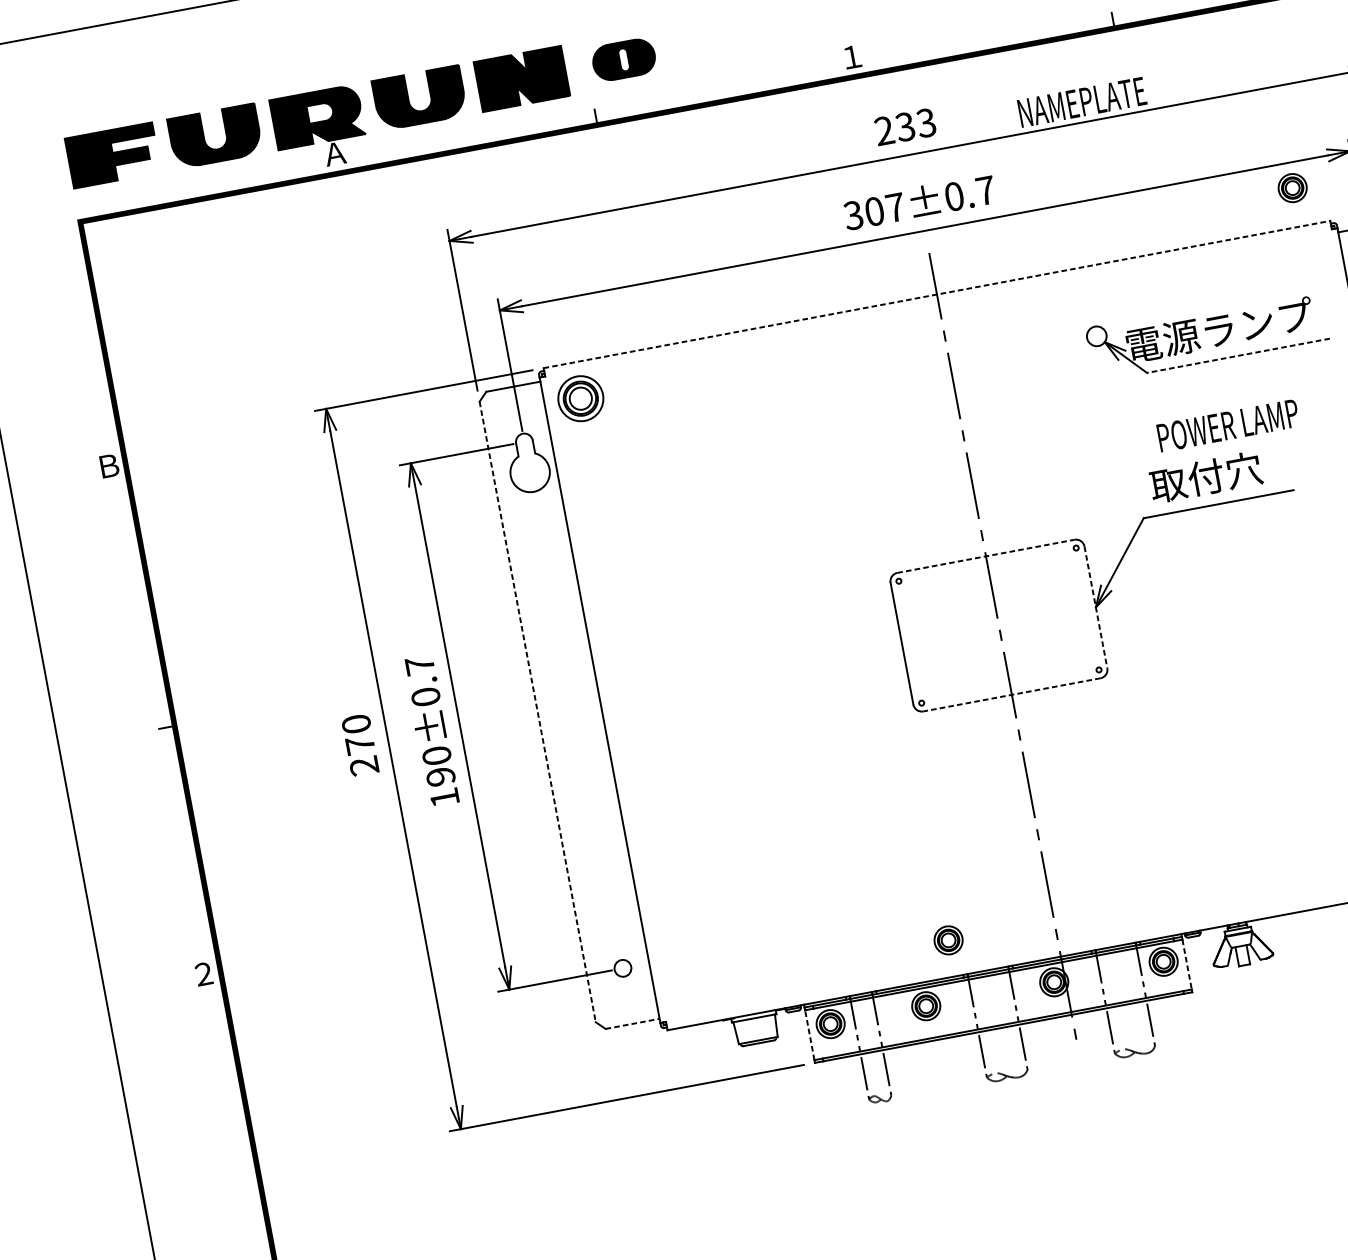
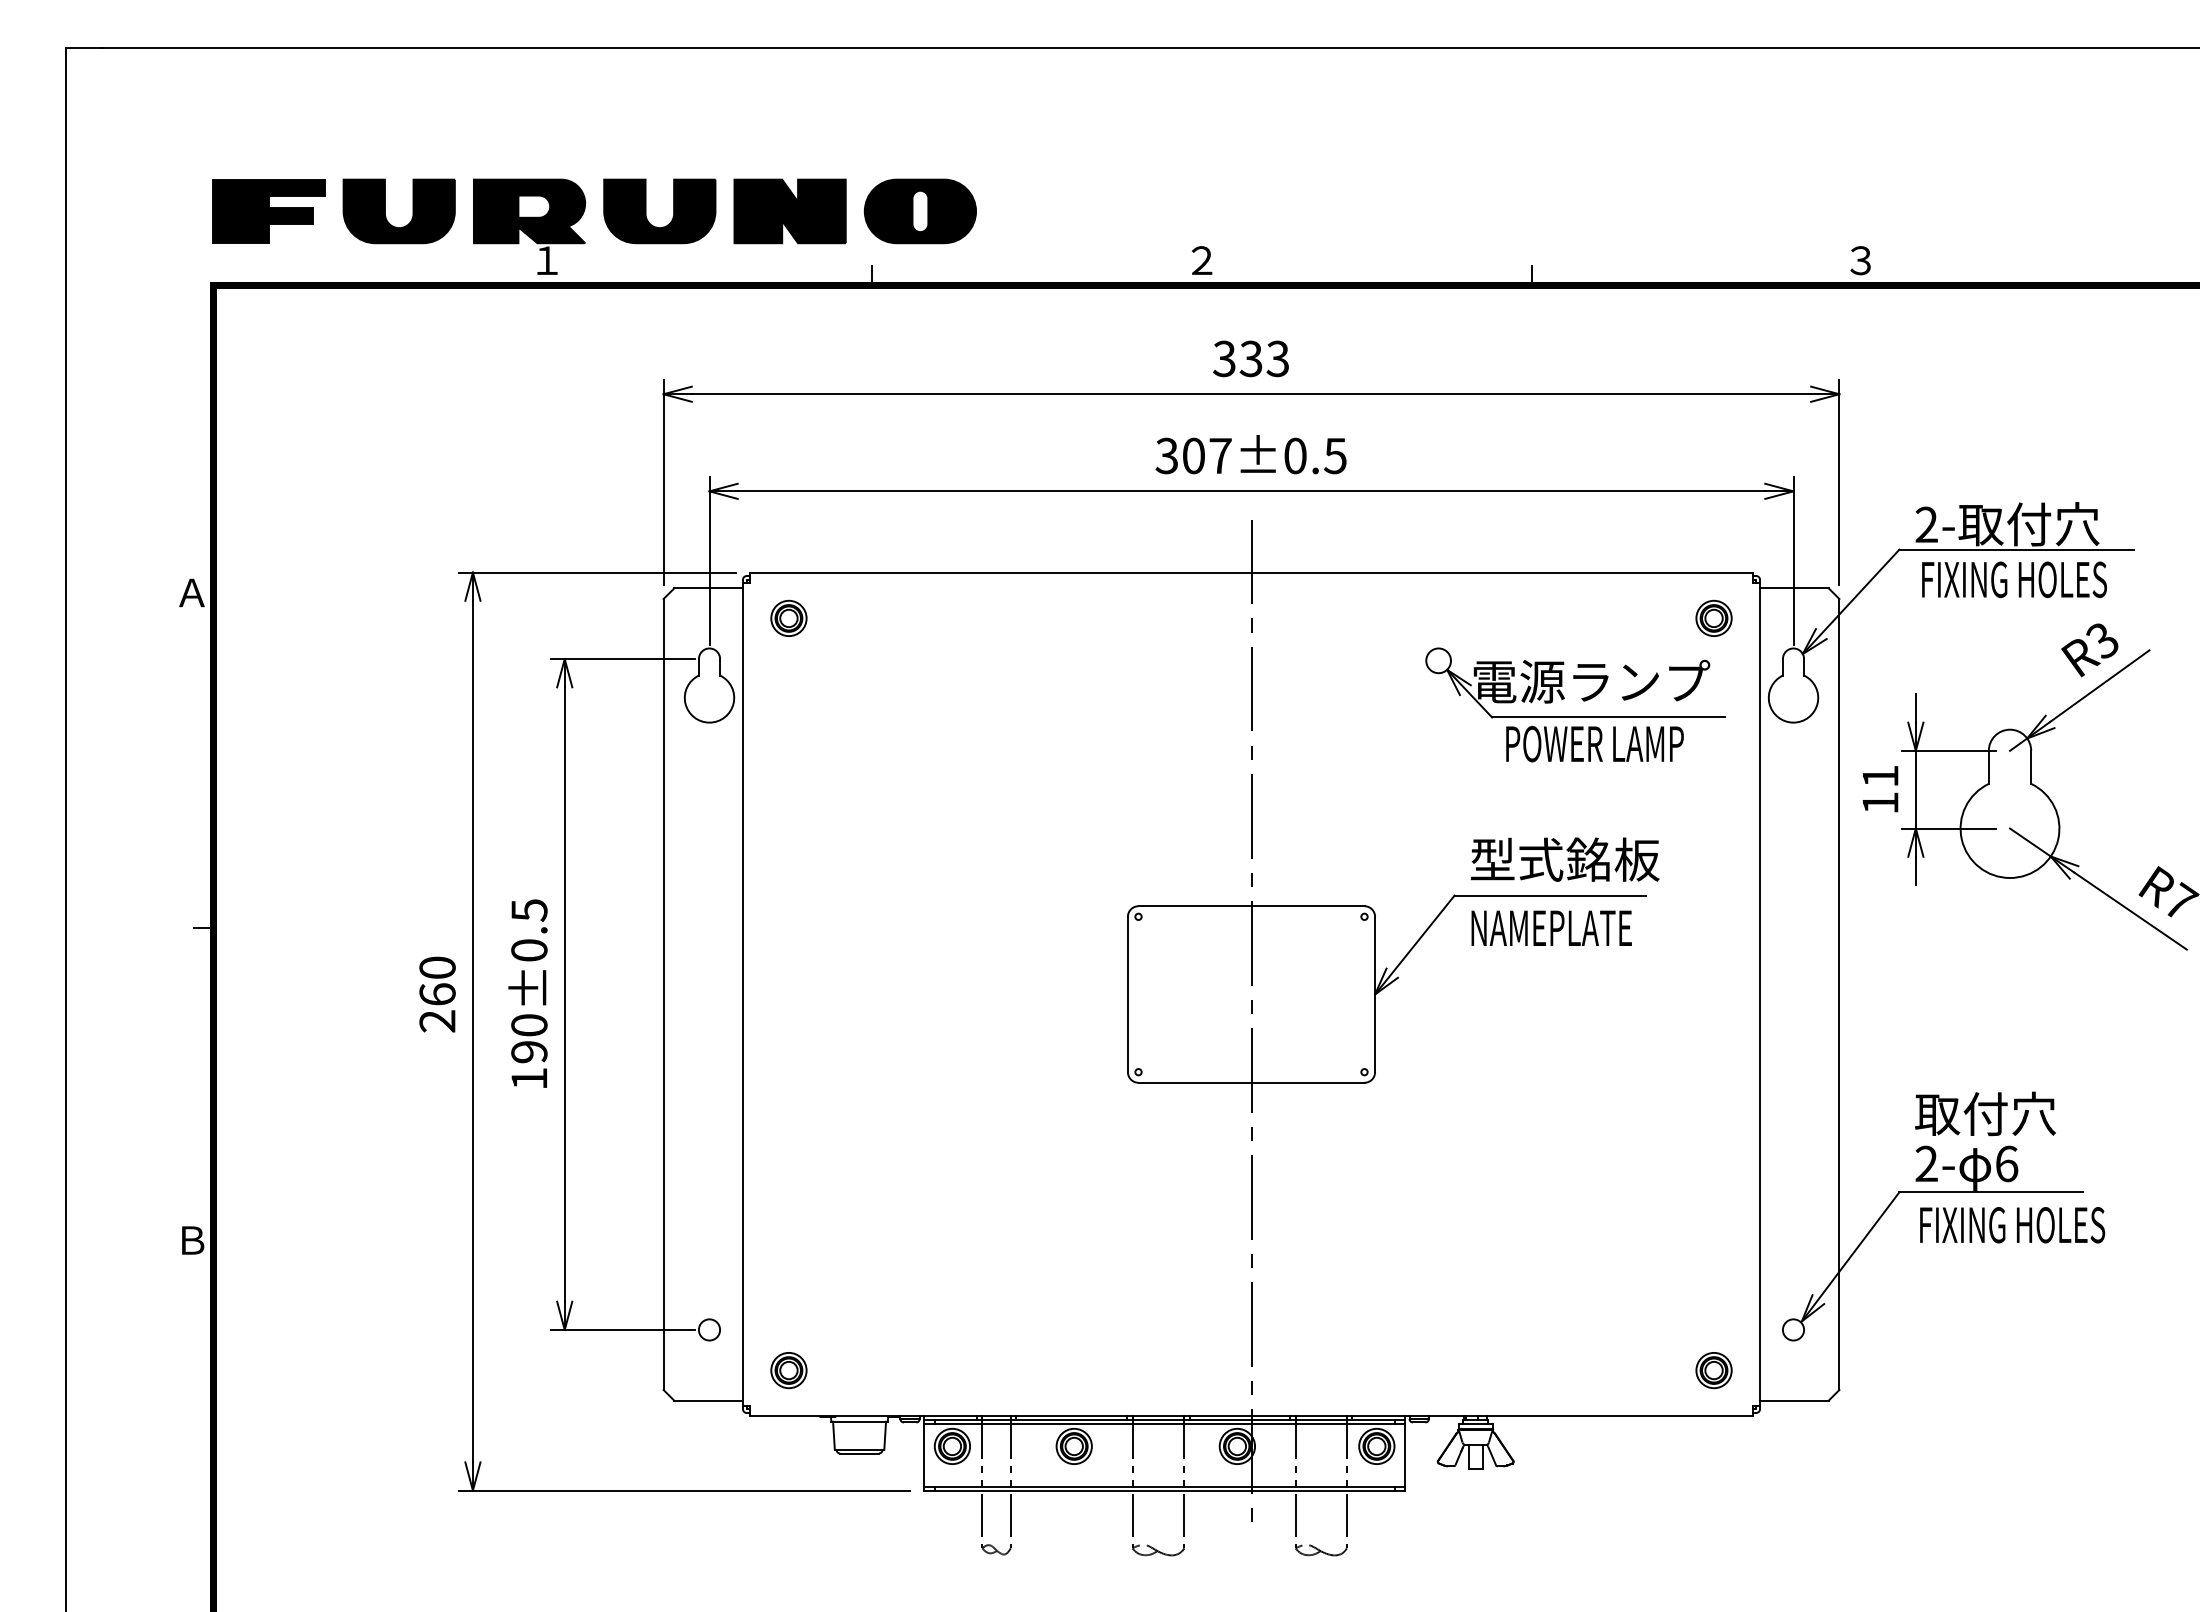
text: (851, 57) -> (1201, 260), １ -> ２
part: (623, 60) -> (919, 211), size x1.43
text: (1081, 101) -> (1551, 927), moved
text: (884, 131) -> (1224, 359), 233 -> 333
text: (335, 153) -> (543, 260), Ａ -> １
part: (1292, 187) -> (1713, 617), moved
text: (985, 191) -> (1334, 456), 307±0.7 -> 307±0.5
line: (937, 294) -> (1252, 572), dashed -> solid
line: (1238, 355) -> (1608, 717), dashed -> solid
part: (580, 397) -> (788, 617), size x0.62
text: (1227, 426) -> (1594, 744), moved
text: (108, 465) -> (191, 592), Ｂ -> Ａ
text: (1224, 473) -> (1564, 859), 取付穴 -> 型式銘板
line: (986, 556) -> (1251, 906), dashed -> solid
line: (1096, 607) -> (1375, 994), dashed -> solid
text: (420, 665) -> (529, 910), 190±0.7 -> 190±0.5
line: (1011, 694) -> (1251, 1082), dashed -> solid
line: (537, 712) -> (663, 995), dashed -> solid
text: (360, 745) -> (437, 994), 270 -> 260
part: (948, 940) -> (788, 1370), moved
line: (1187, 964) -> (1405, 1455), dashed -> solid
text: (204, 973) -> (193, 1240), ２ -> Ｂ
line: (633, 1023) -> (709, 1400), dashed -> solid
line: (810, 1035) -> (924, 1455), dashed -> solid

